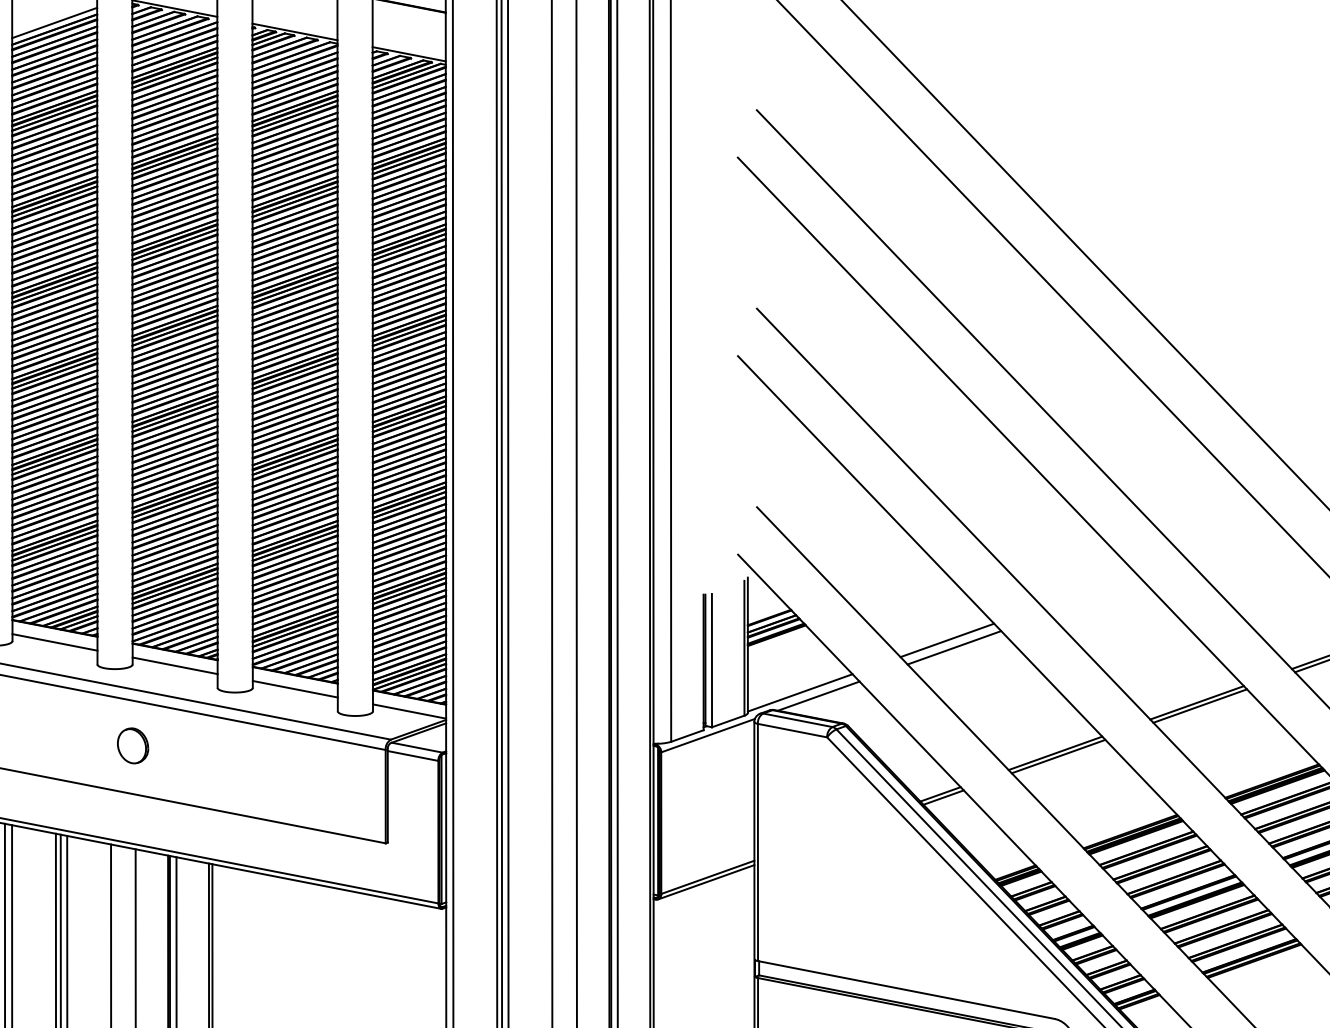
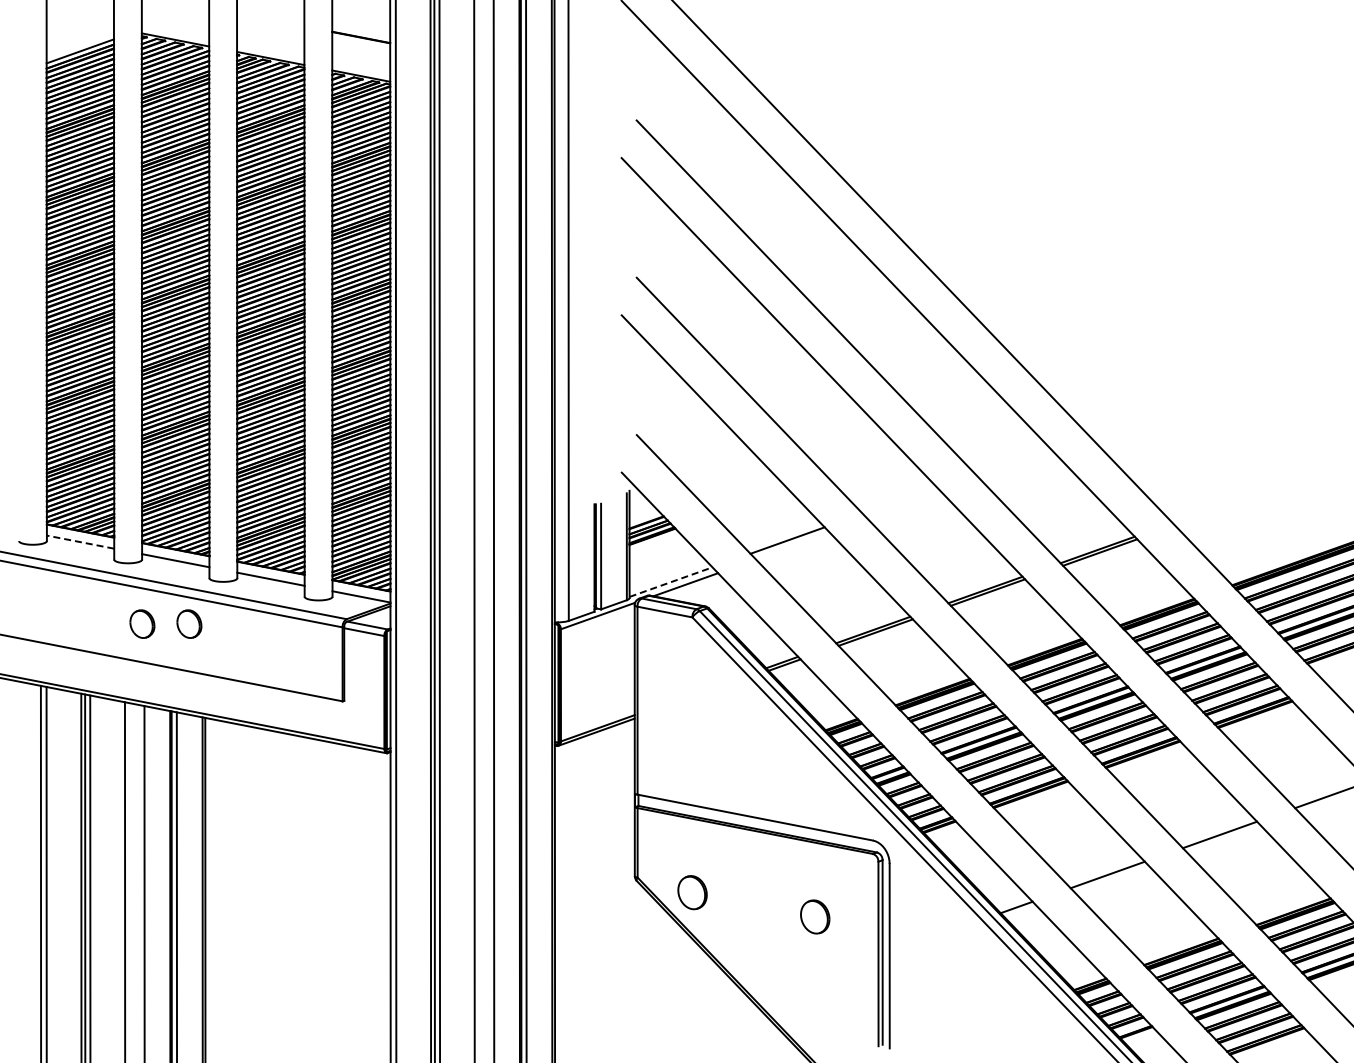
line: (54, 642) -> (80, 542), solid -> dashed
line: (954, 647) -> (793, 546), removed
line: (800, 692) -> (671, 581), solid -> dashed
part: (192, 745) -> (189, 623), added

